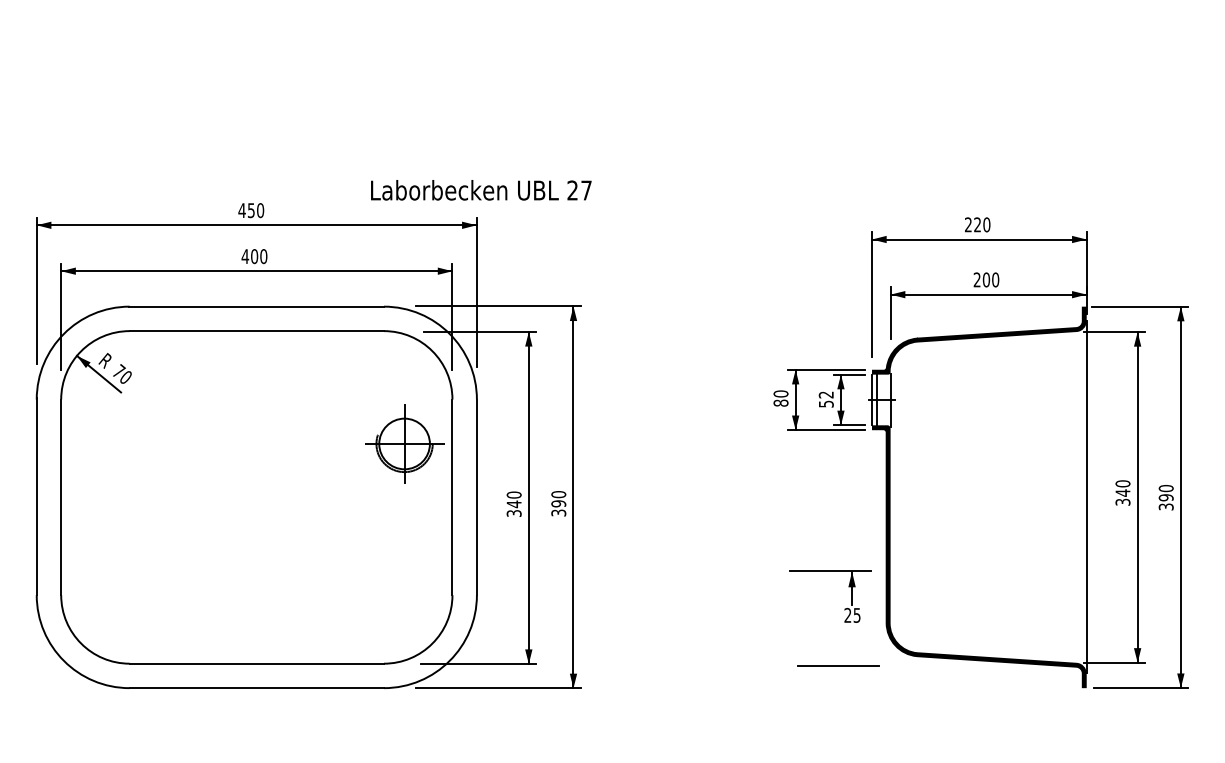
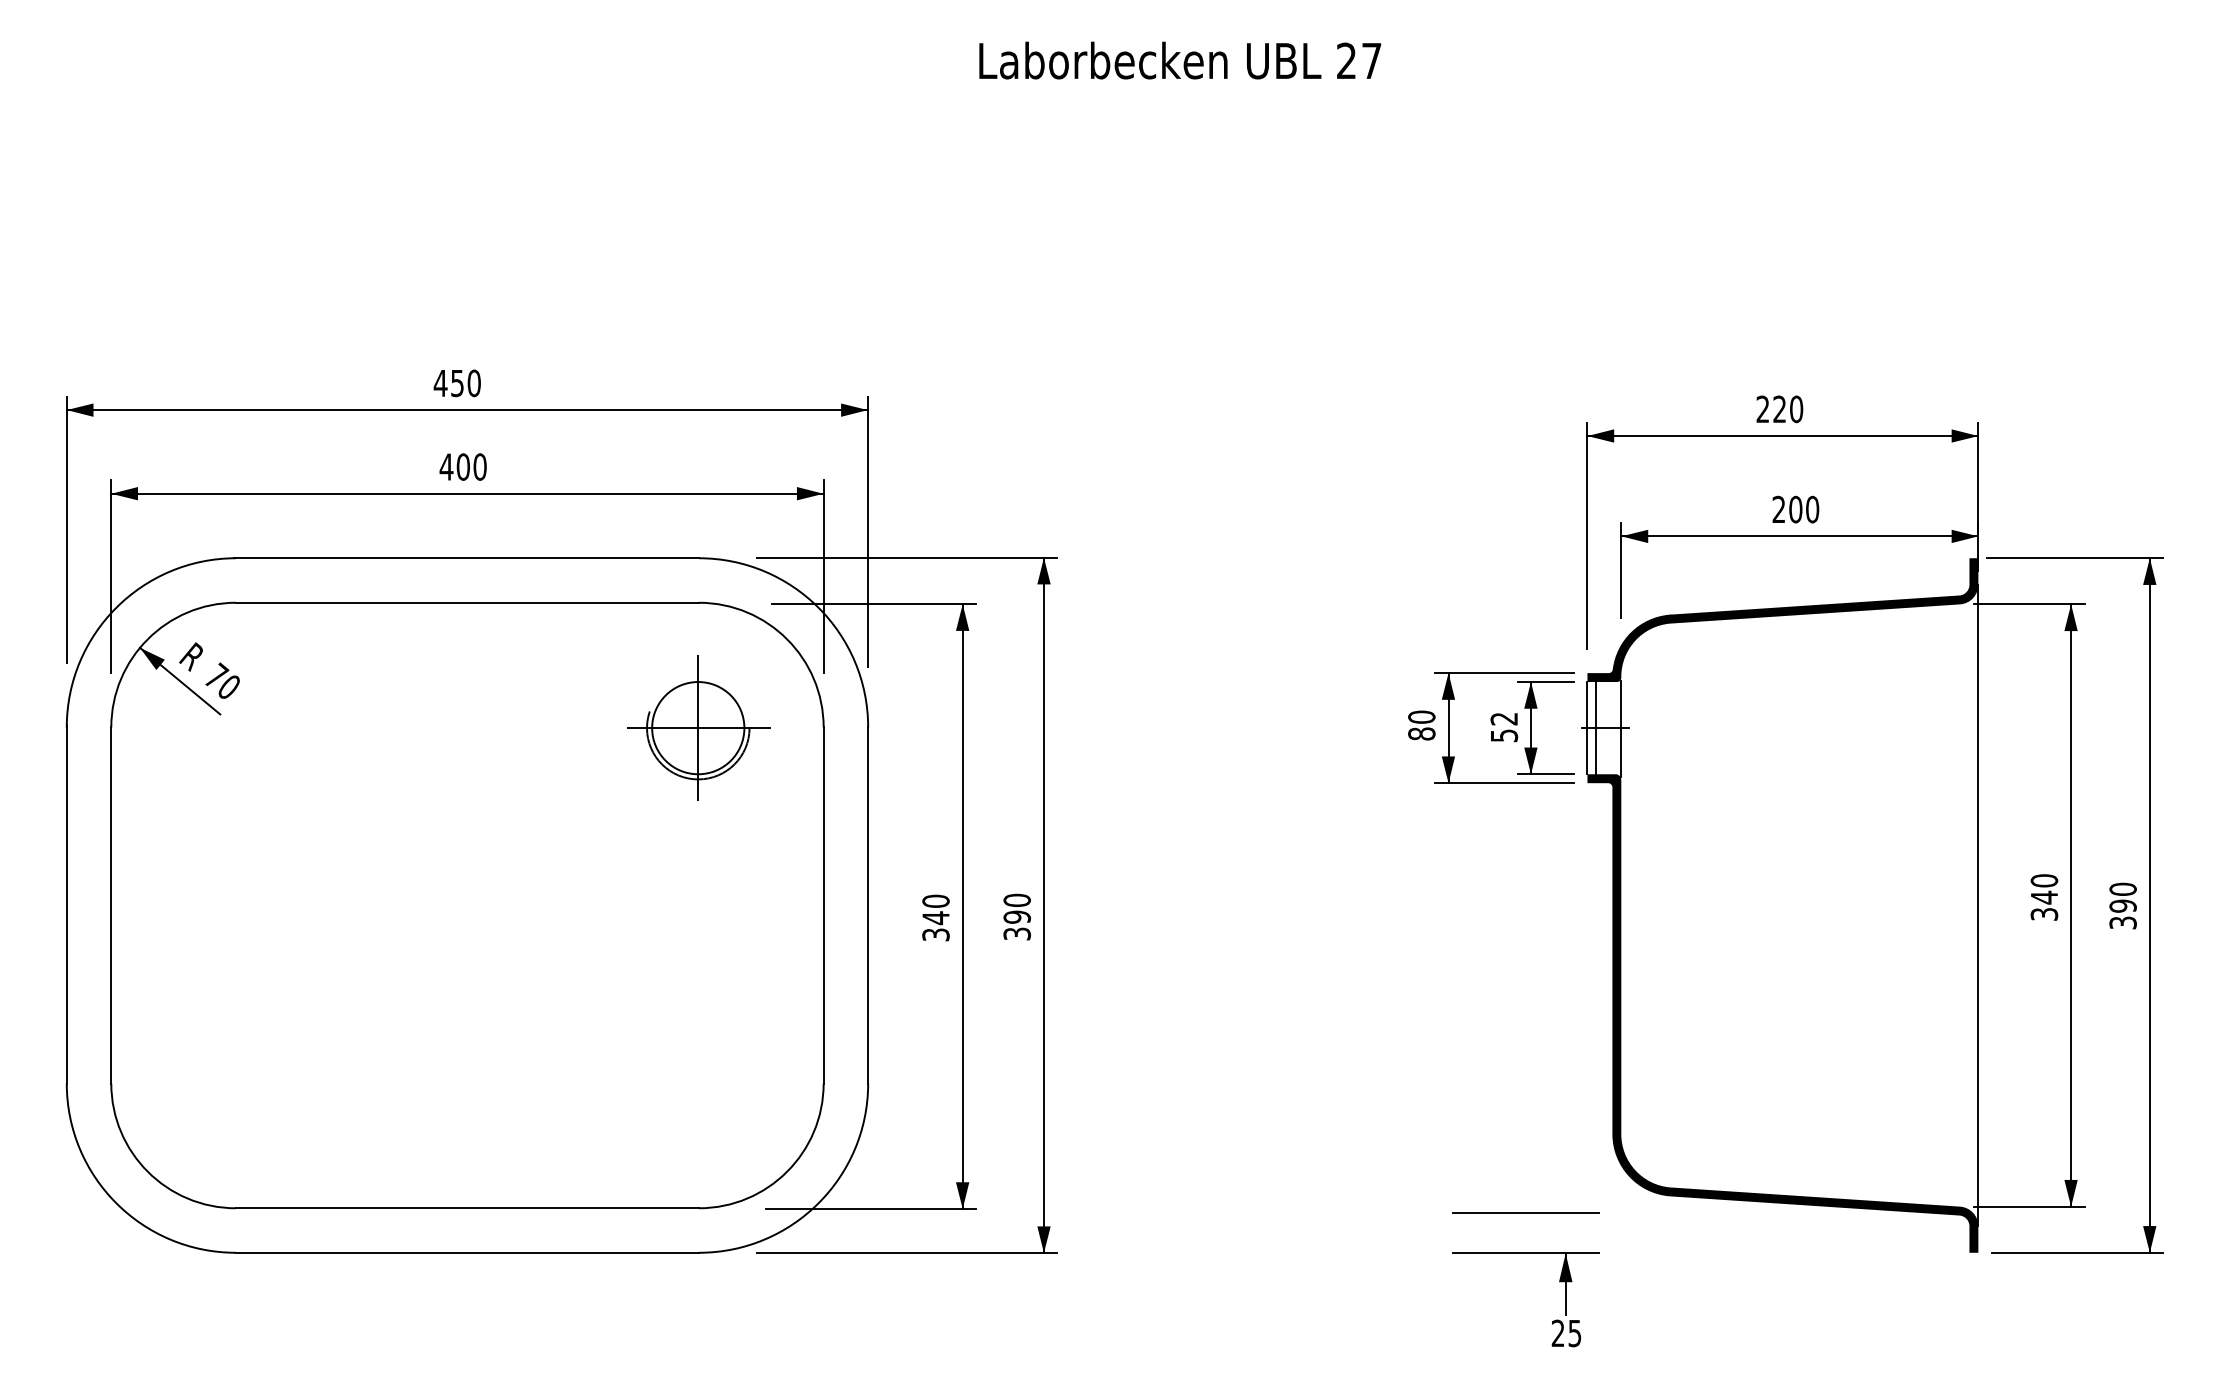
text: (481, 190) -> (1180, 60), moved
part: (404, 443) -> (698, 727), moved
part: (844, 608) -> (1551, 1320), moved

